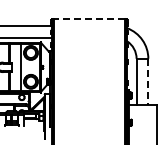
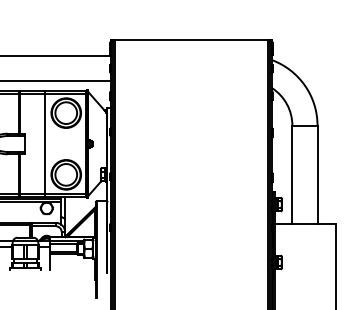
line: (89, 18) -> (191, 39), dashed -> solid
line: (148, 81) -> (317, 174), dashed -> solid

